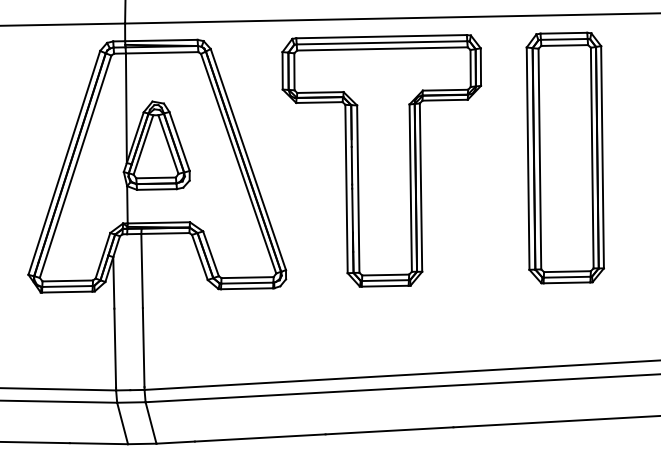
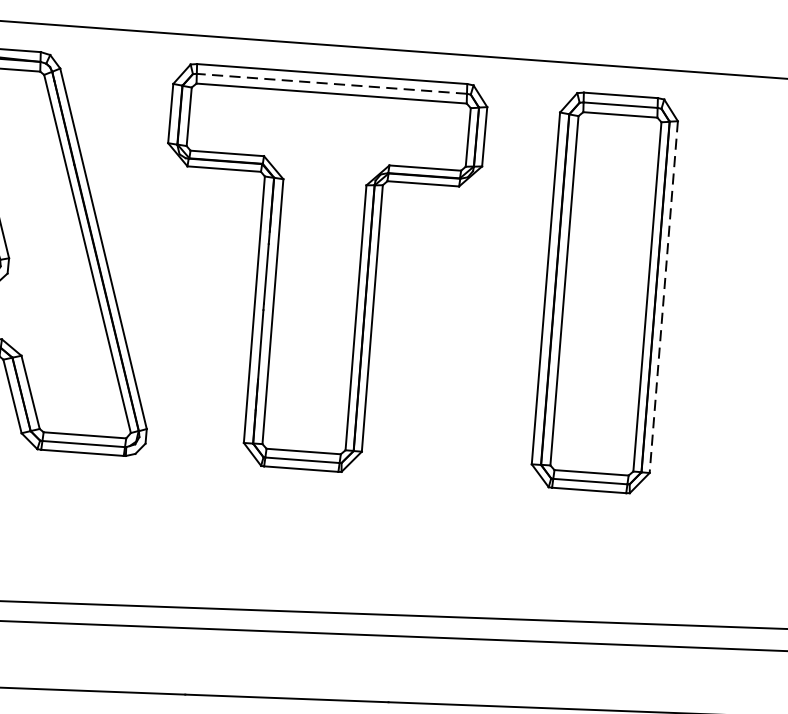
line: (381, 42) -> (331, 83), solid -> dashed
line: (602, 157) -> (663, 297), solid -> dashed

